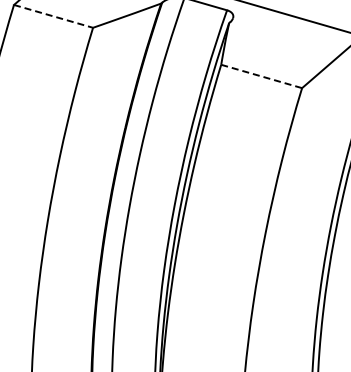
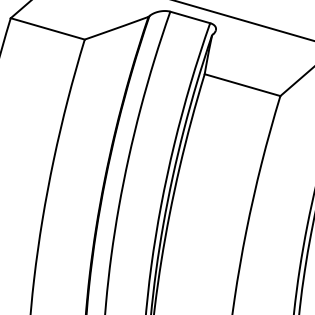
line: (54, 16) -> (48, 29), dashed -> solid
line: (262, 76) -> (243, 85), dashed -> solid

